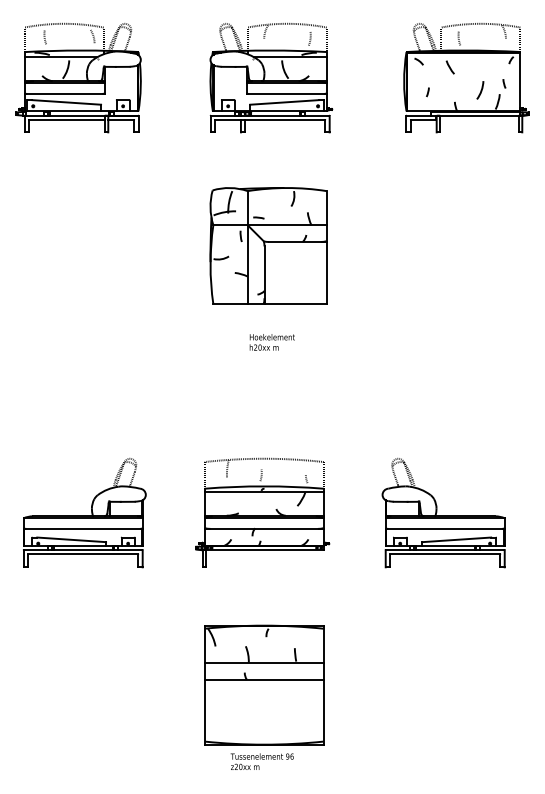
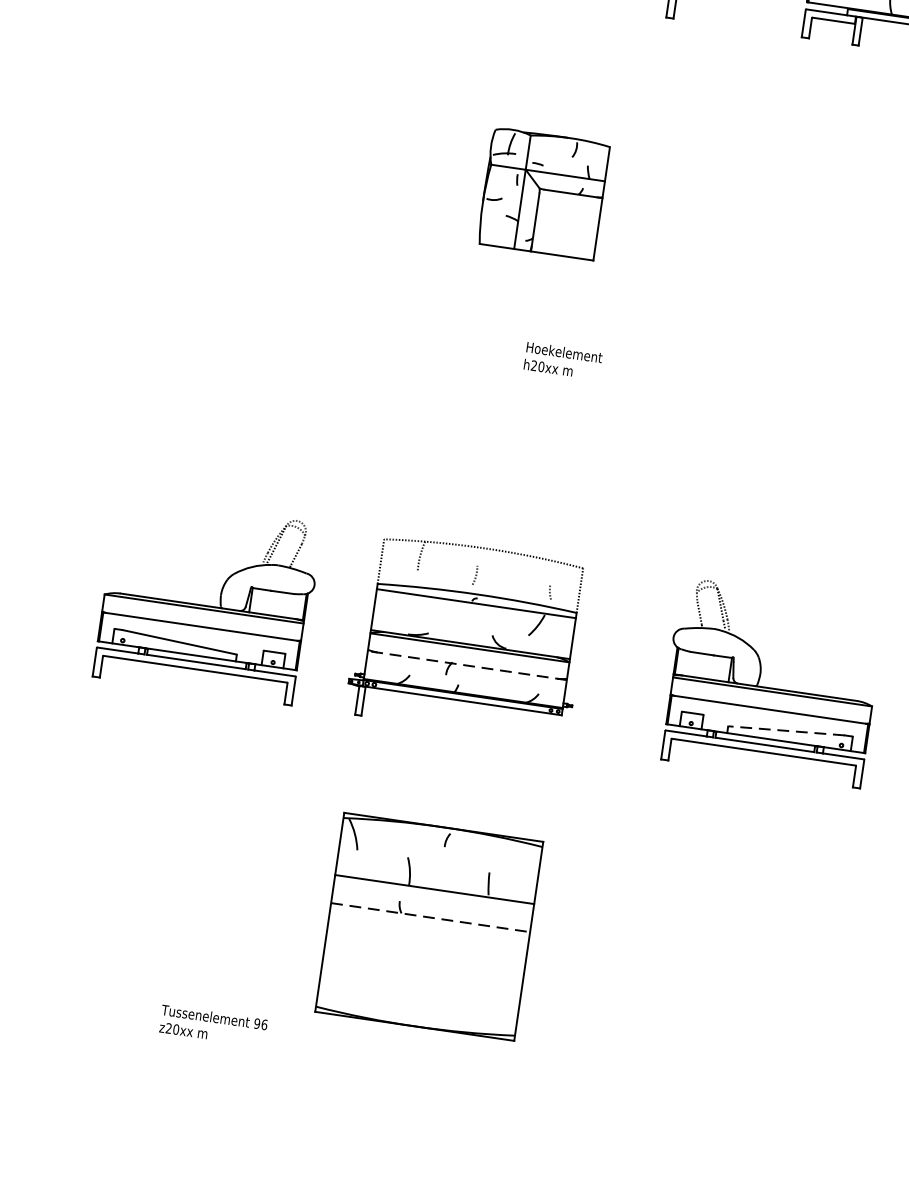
part: (268, 245) -> (543, 192), size x0.6
text: (271, 342) -> (561, 361), moved
part: (84, 512) -> (207, 599), moved
line: (264, 528) -> (467, 664), solid -> dashed
line: (456, 539) -> (786, 730), solid -> dashed
line: (264, 679) -> (431, 917), solid -> dashed
text: (261, 761) -> (212, 1025), moved

